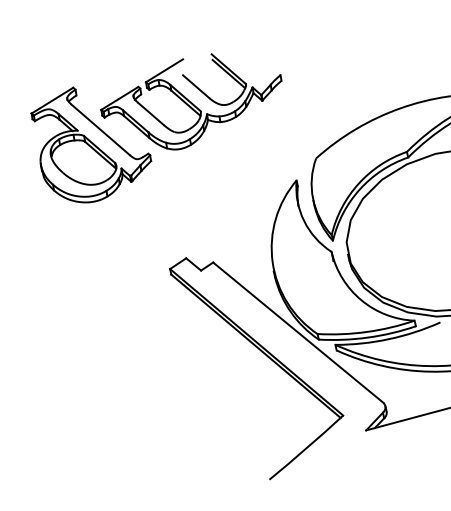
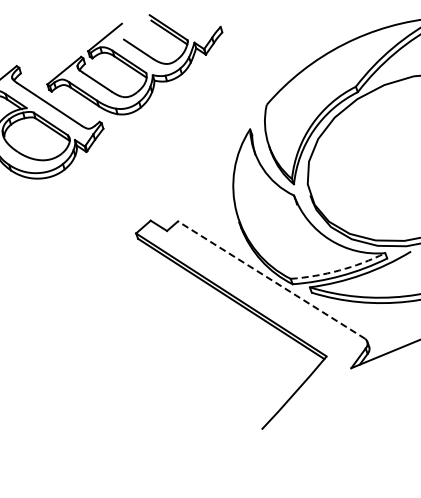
line: (298, 332) -> (271, 279), solid -> dashed
arc: (366, 332) -> (339, 271), solid -> dashed

